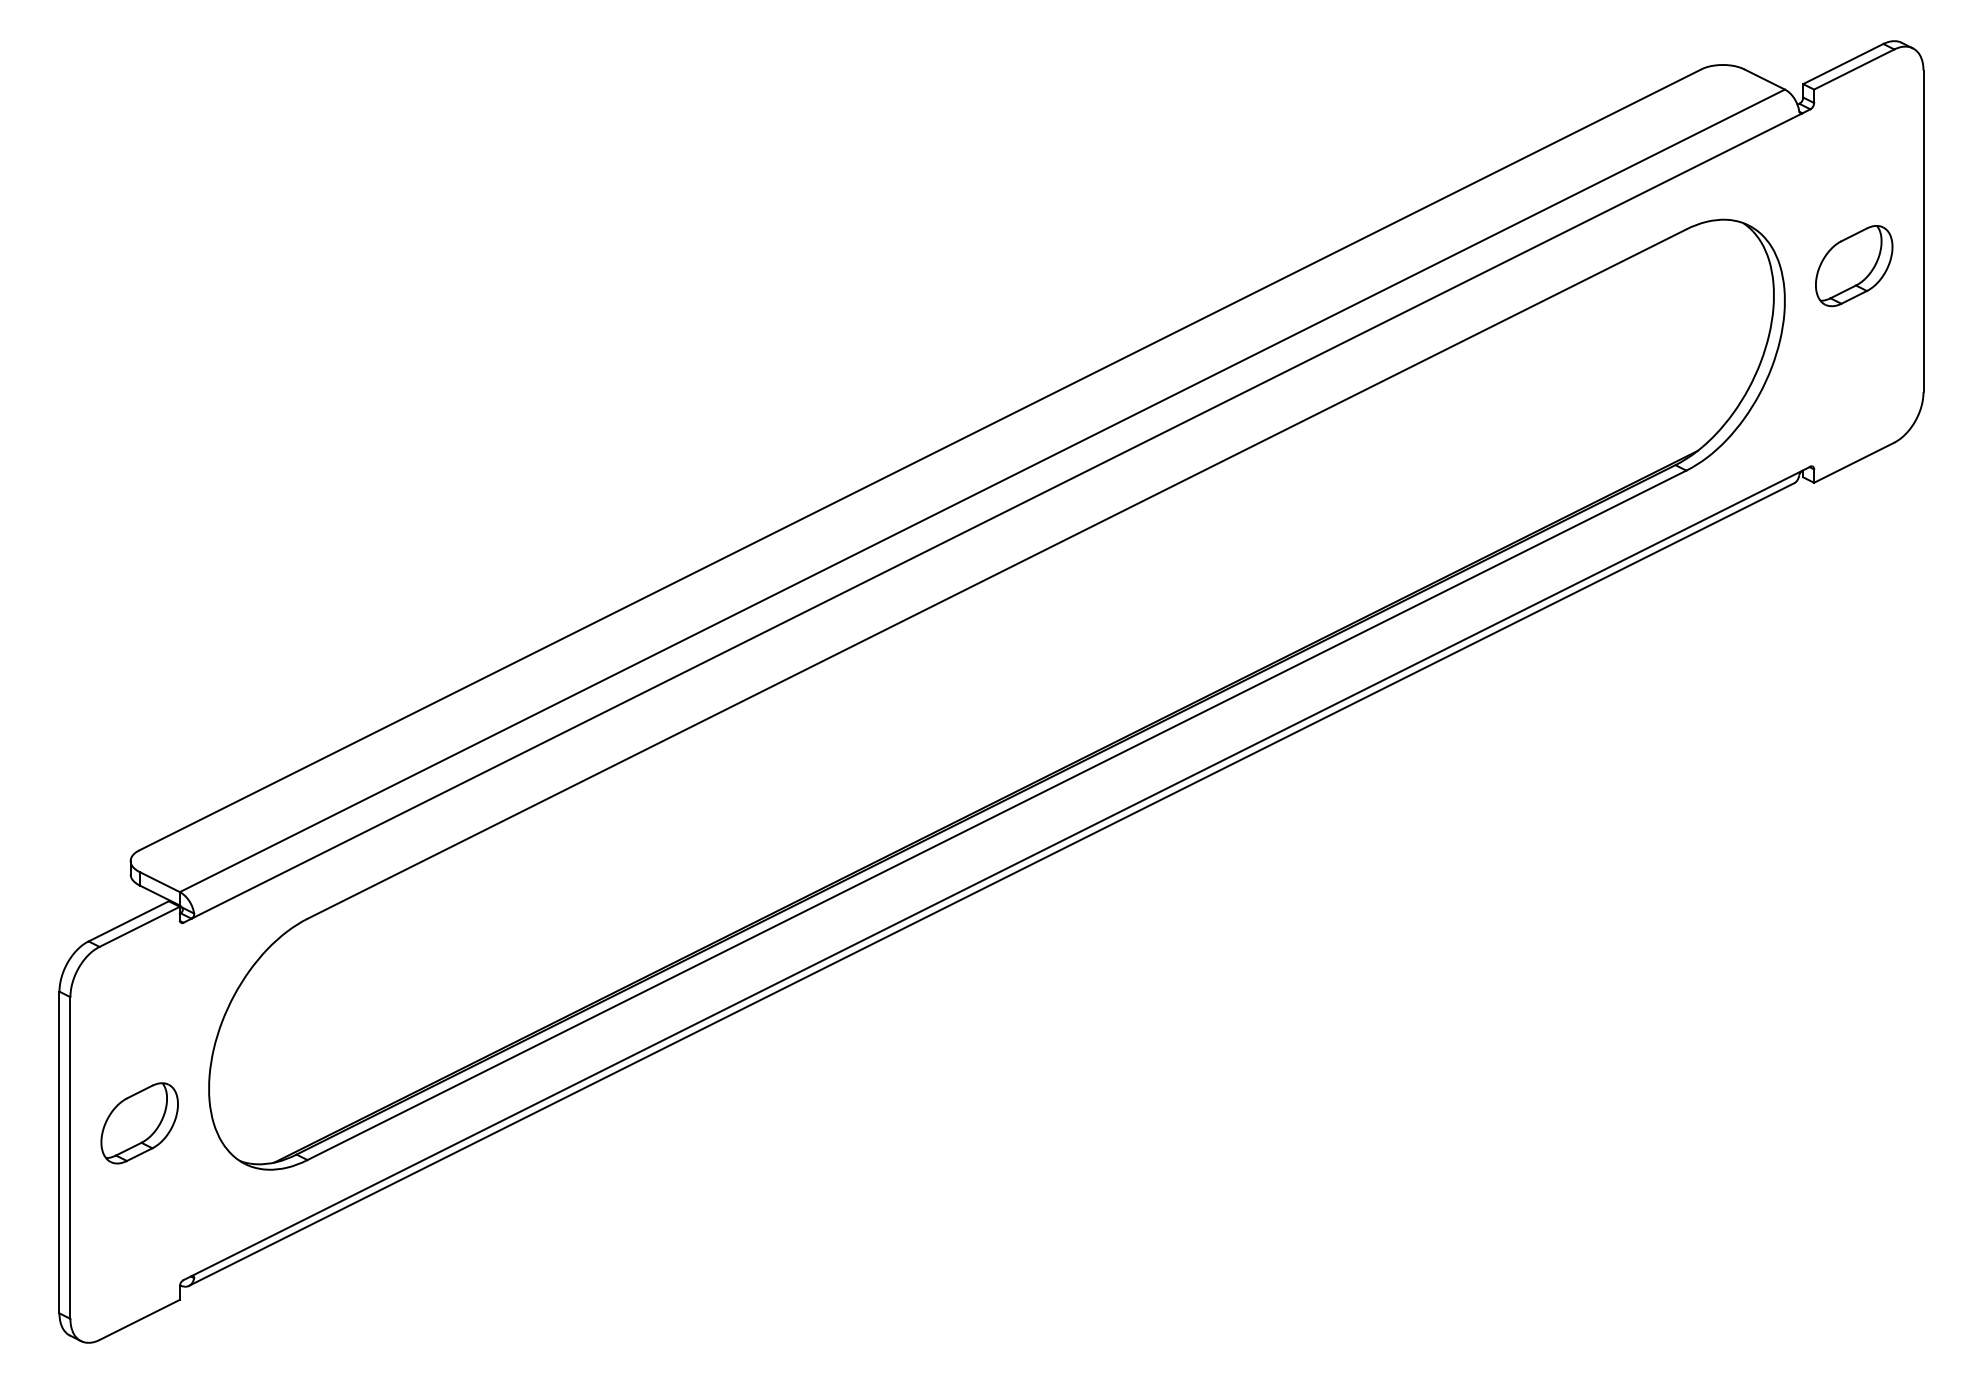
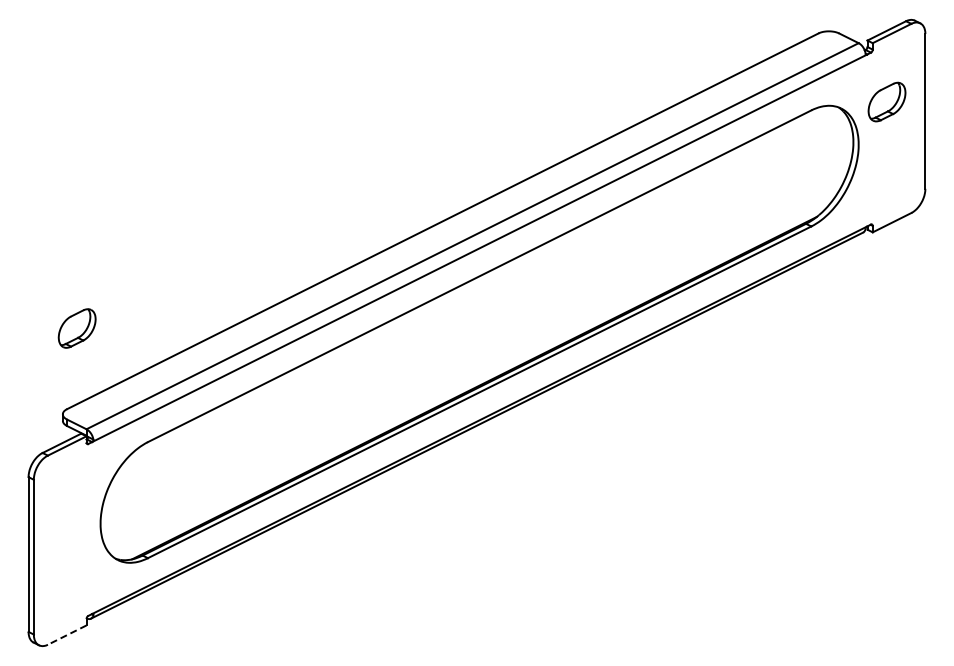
part: (1853, 264) -> (886, 101), moved
part: (138, 1123) -> (76, 328), moved
line: (140, 1320) -> (67, 635), solid -> dashed

